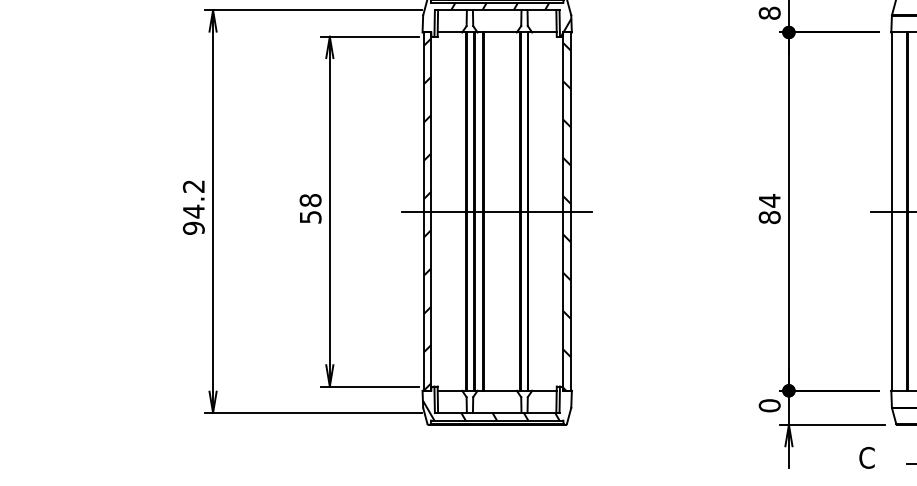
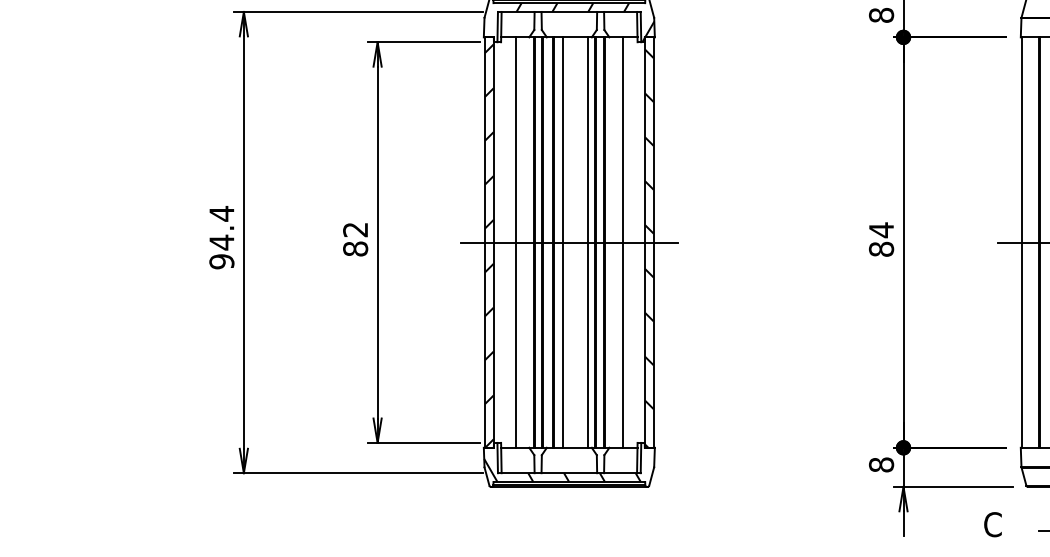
text: (193, 186) -> (221, 213), 94.2 -> 94.4
text: (310, 208) -> (355, 239), 58 -> 82
line: (450, 211) -> (515, 242), added
line: (492, 211) -> (563, 242), added
line: (513, 211) -> (587, 242), added
line: (543, 211) -> (622, 242), added
text: (769, 405) -> (881, 464), 0 -> 8

